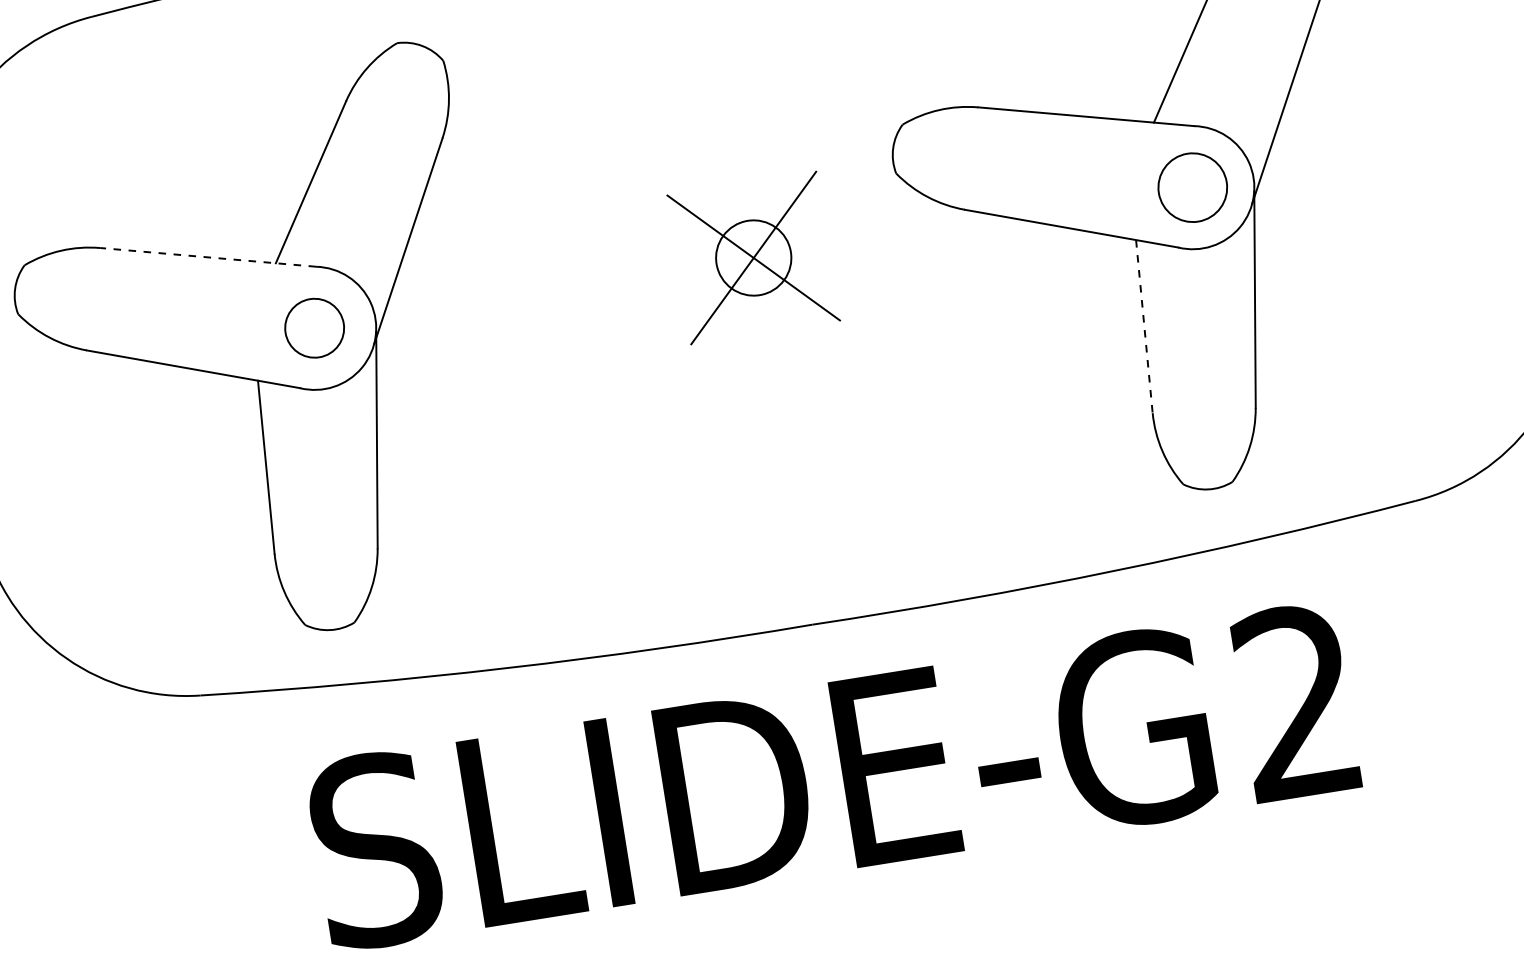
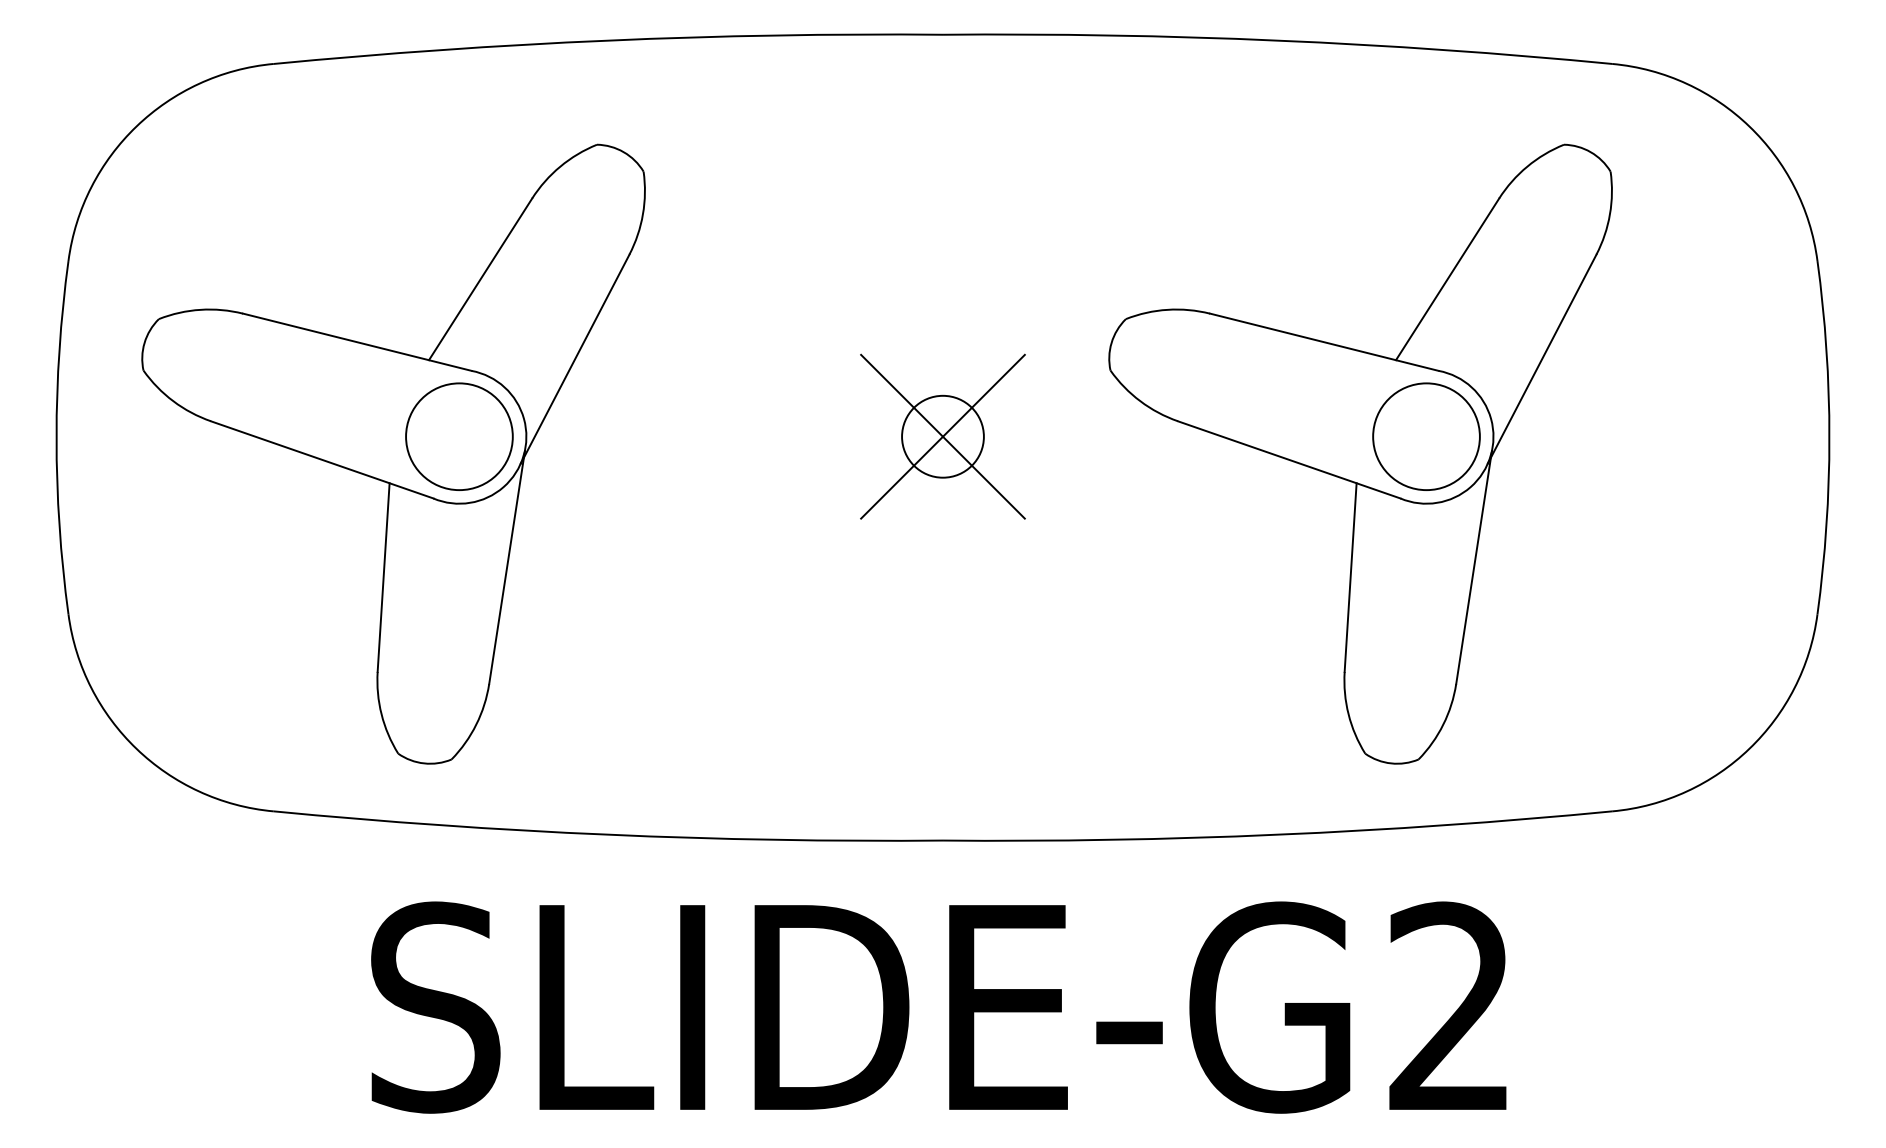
circle: (1192, 187) -> (1426, 436), size x1.43
line: (208, 257) -> (357, 342), dashed -> solid
line: (1144, 326) -> (1350, 577), dashed -> solid
circle: (314, 328) -> (459, 436), size x1.67

